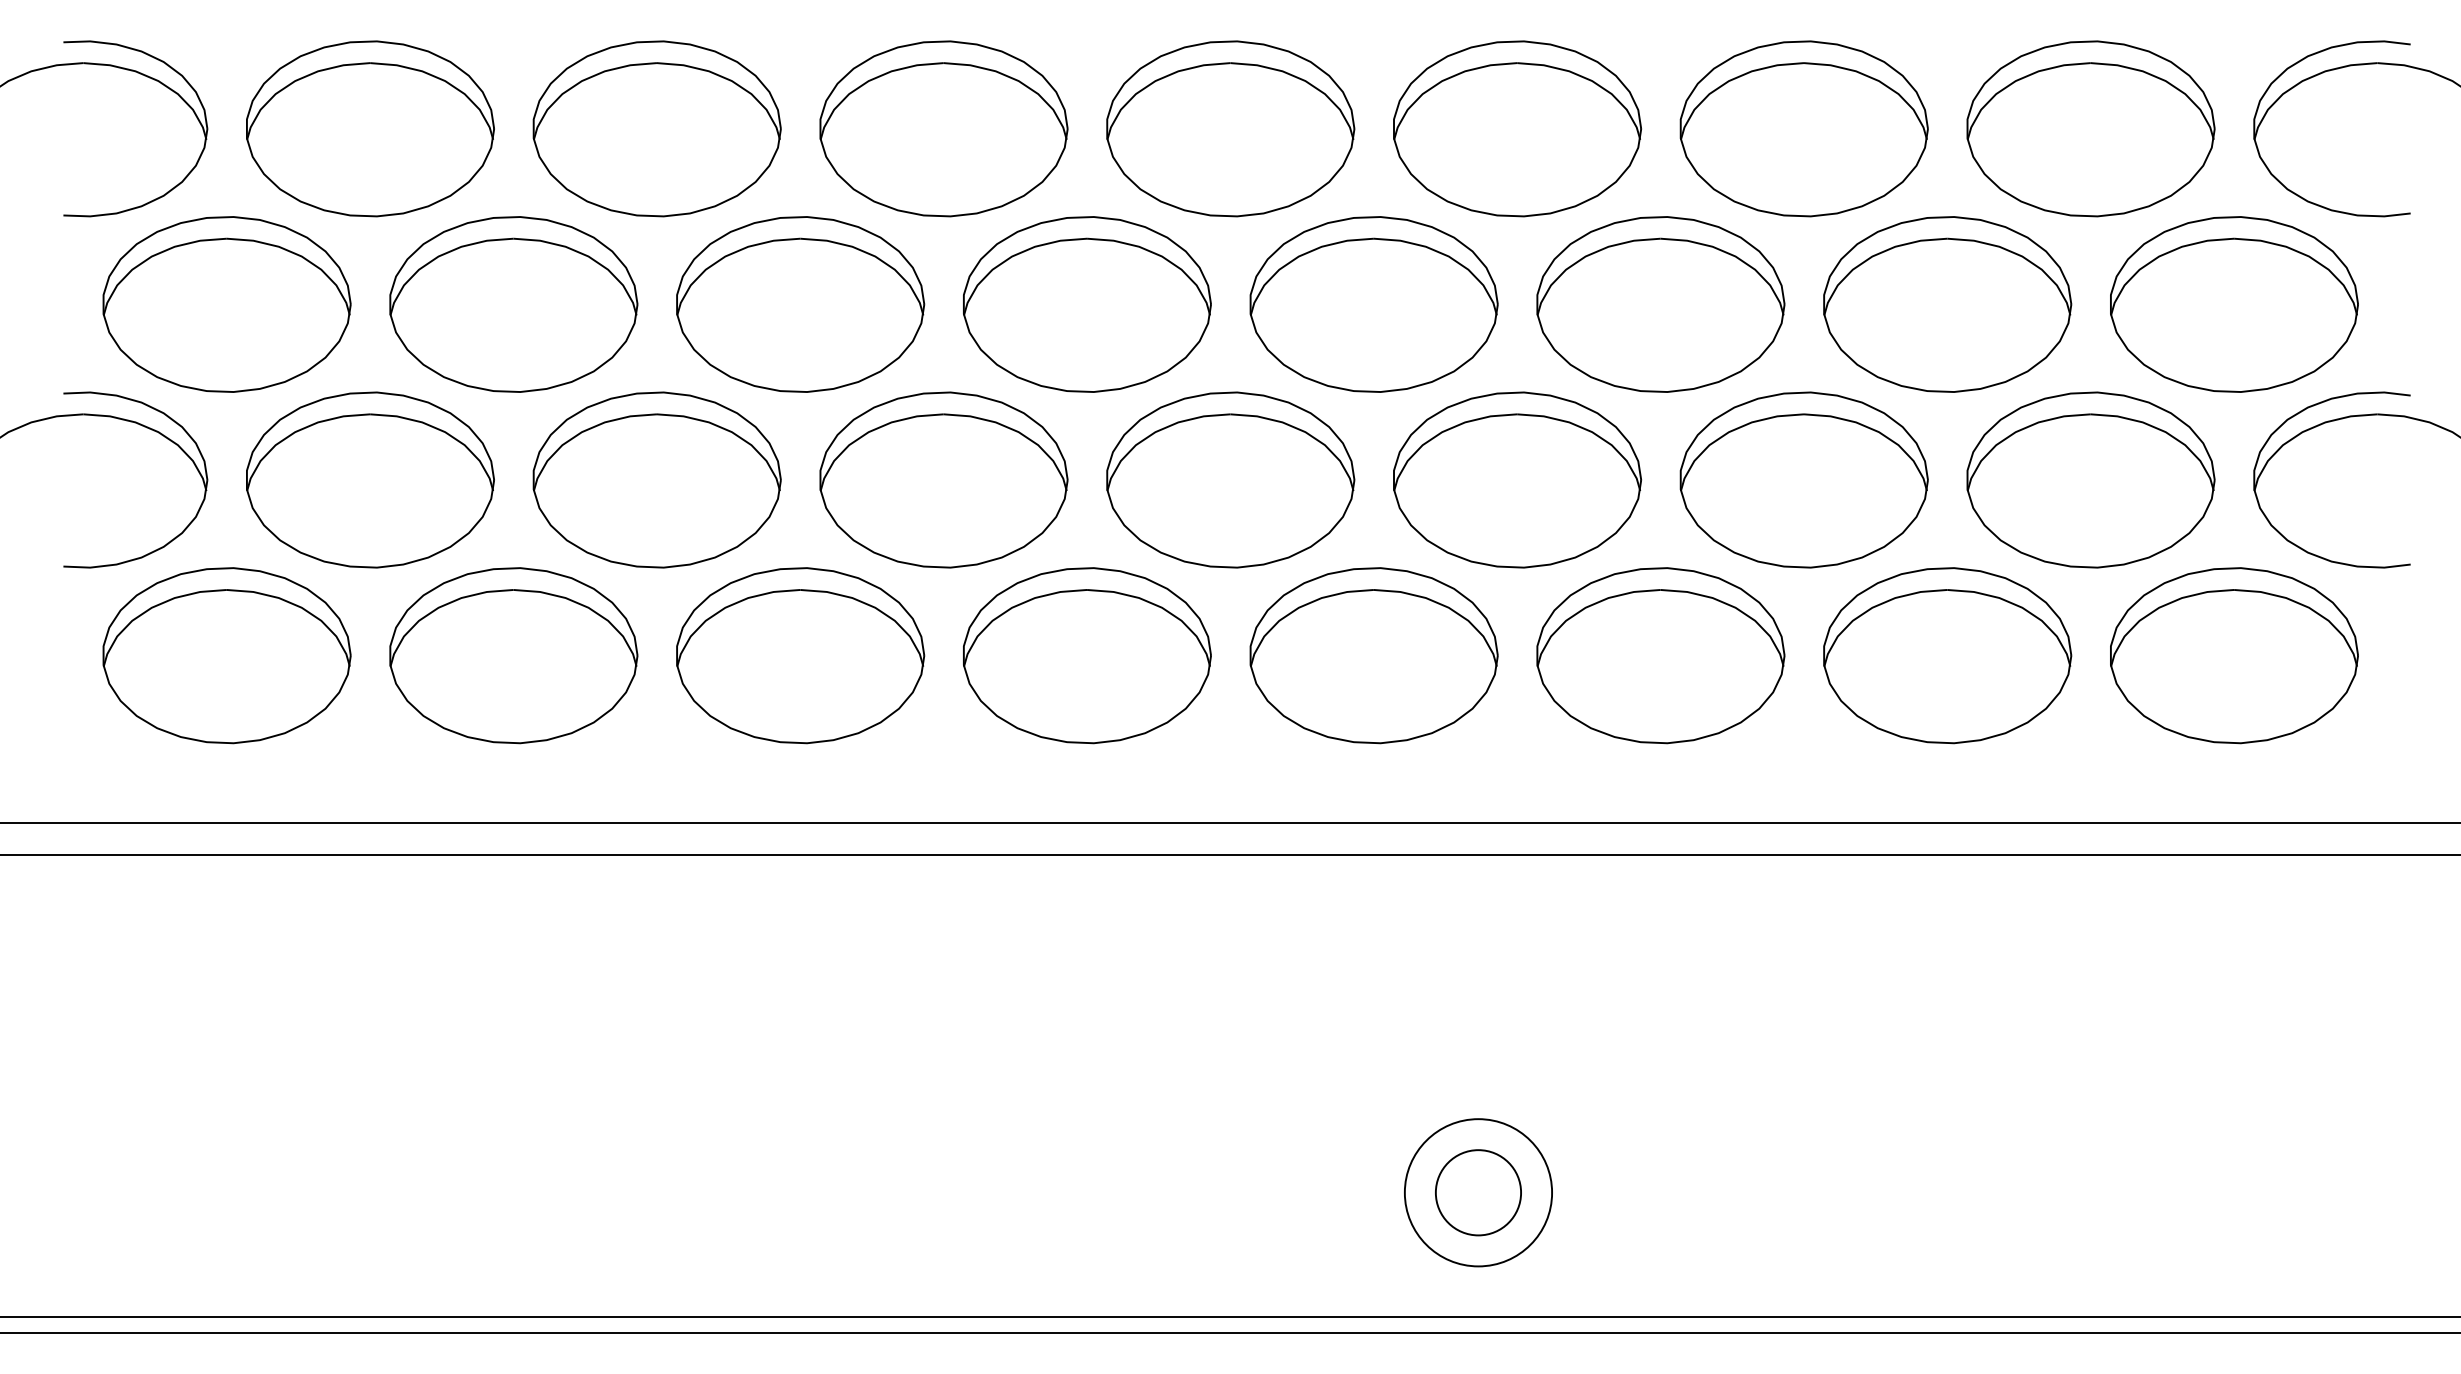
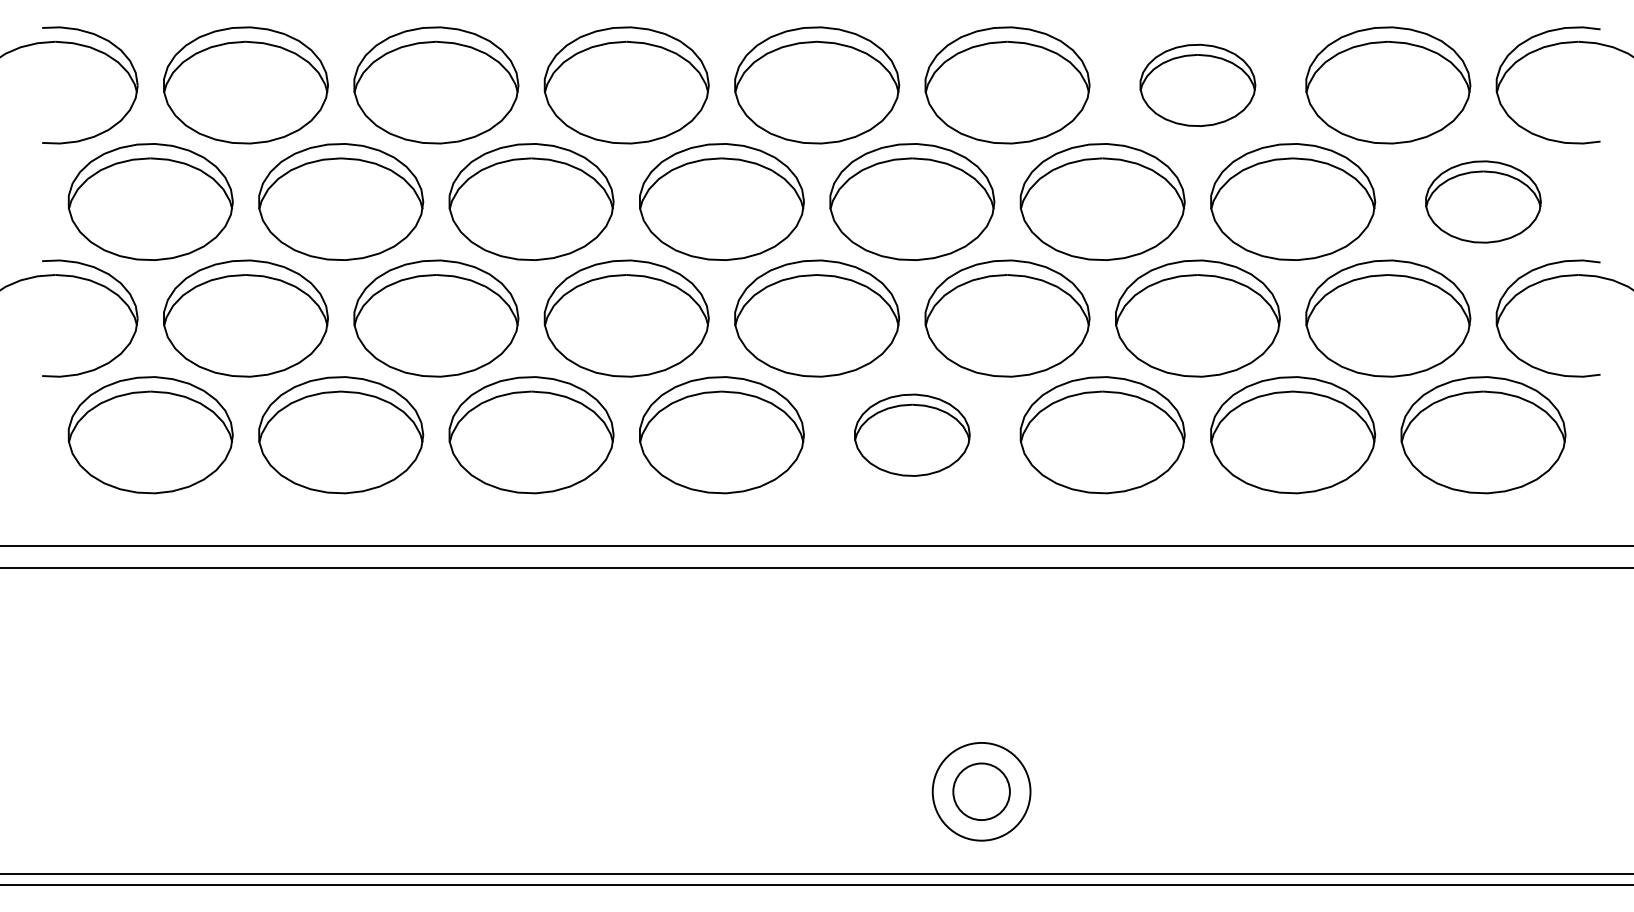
part: (1803, 128) -> (1197, 85), size x0.7
part: (2234, 303) -> (1483, 201), size x0.7
part: (1374, 656) -> (912, 435), size x0.7

